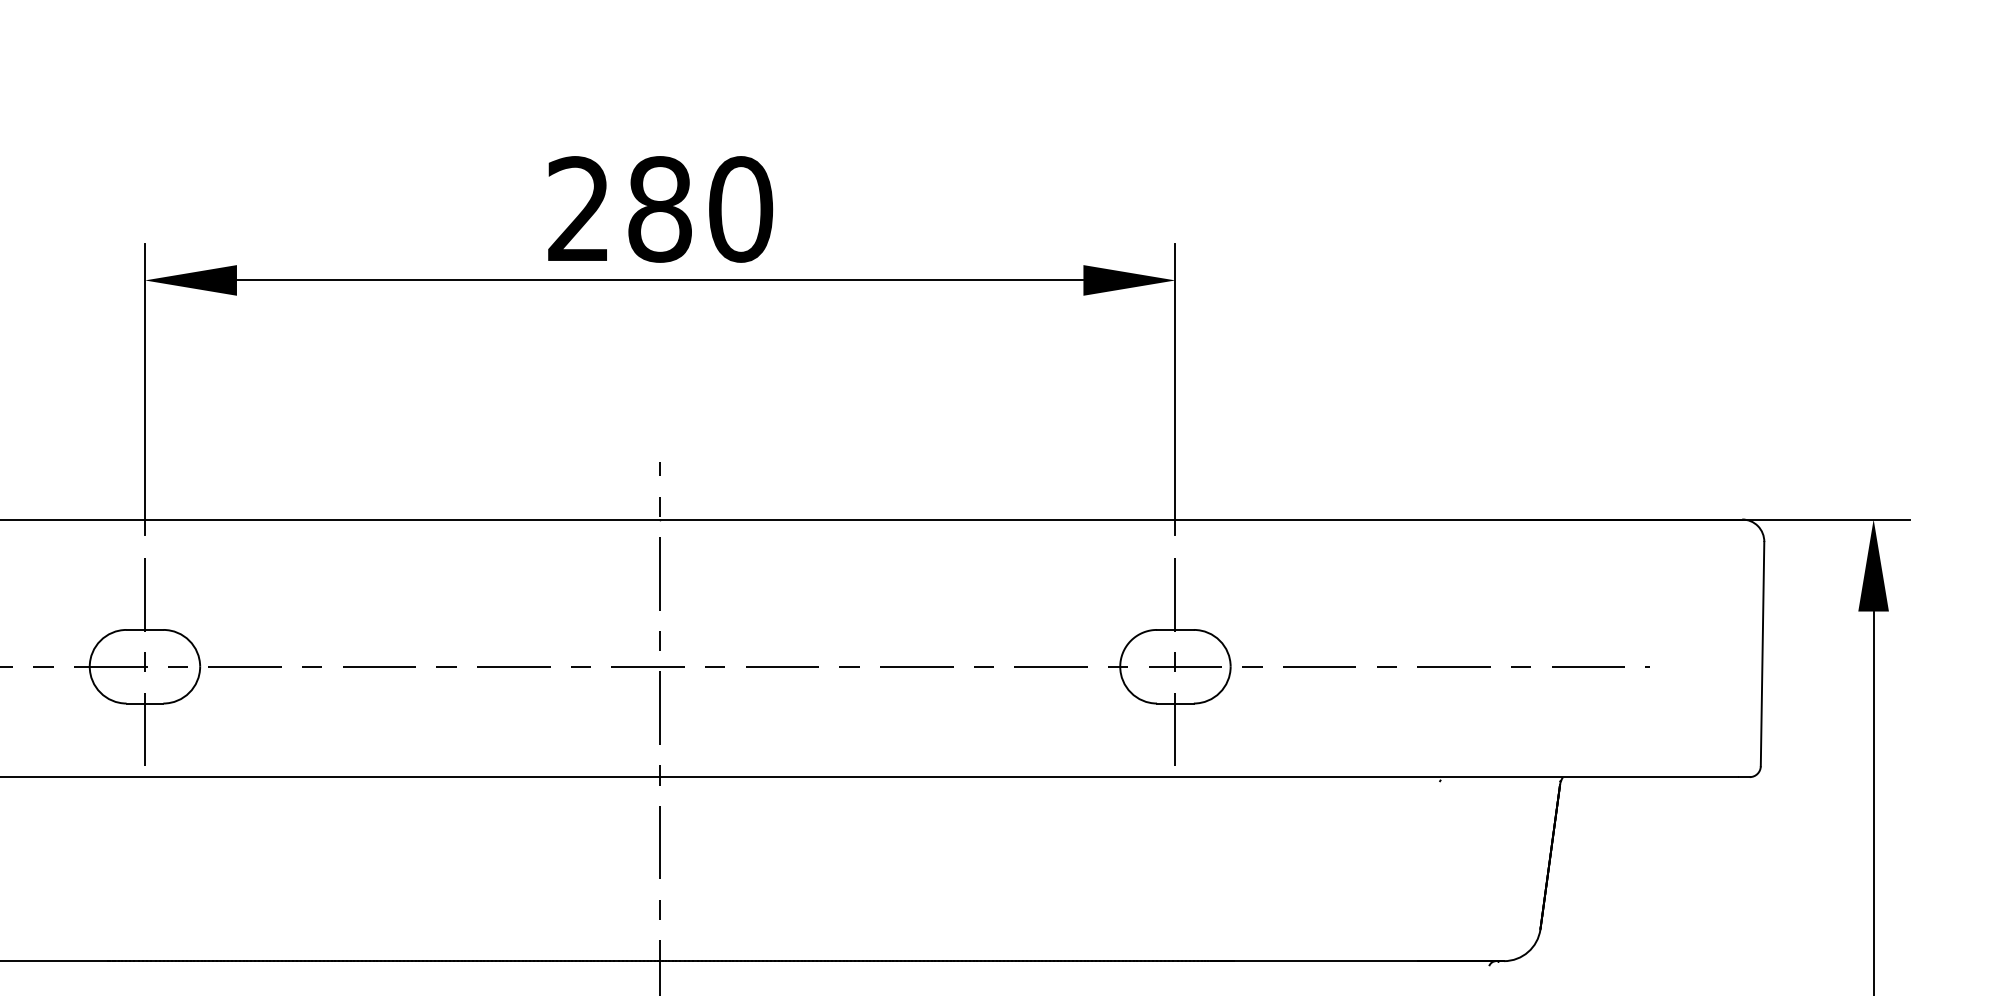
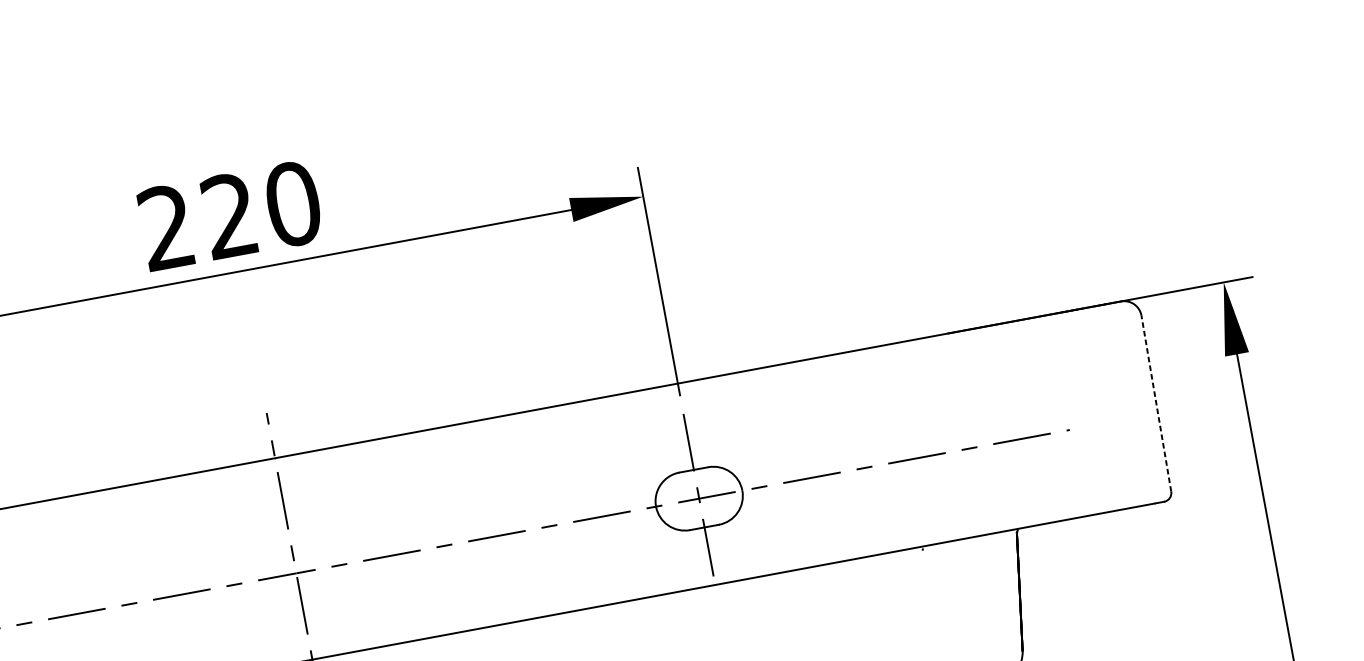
text: (659, 209) -> (229, 215), 280 -> 220
line: (1762, 653) -> (1156, 403), solid -> dashed

